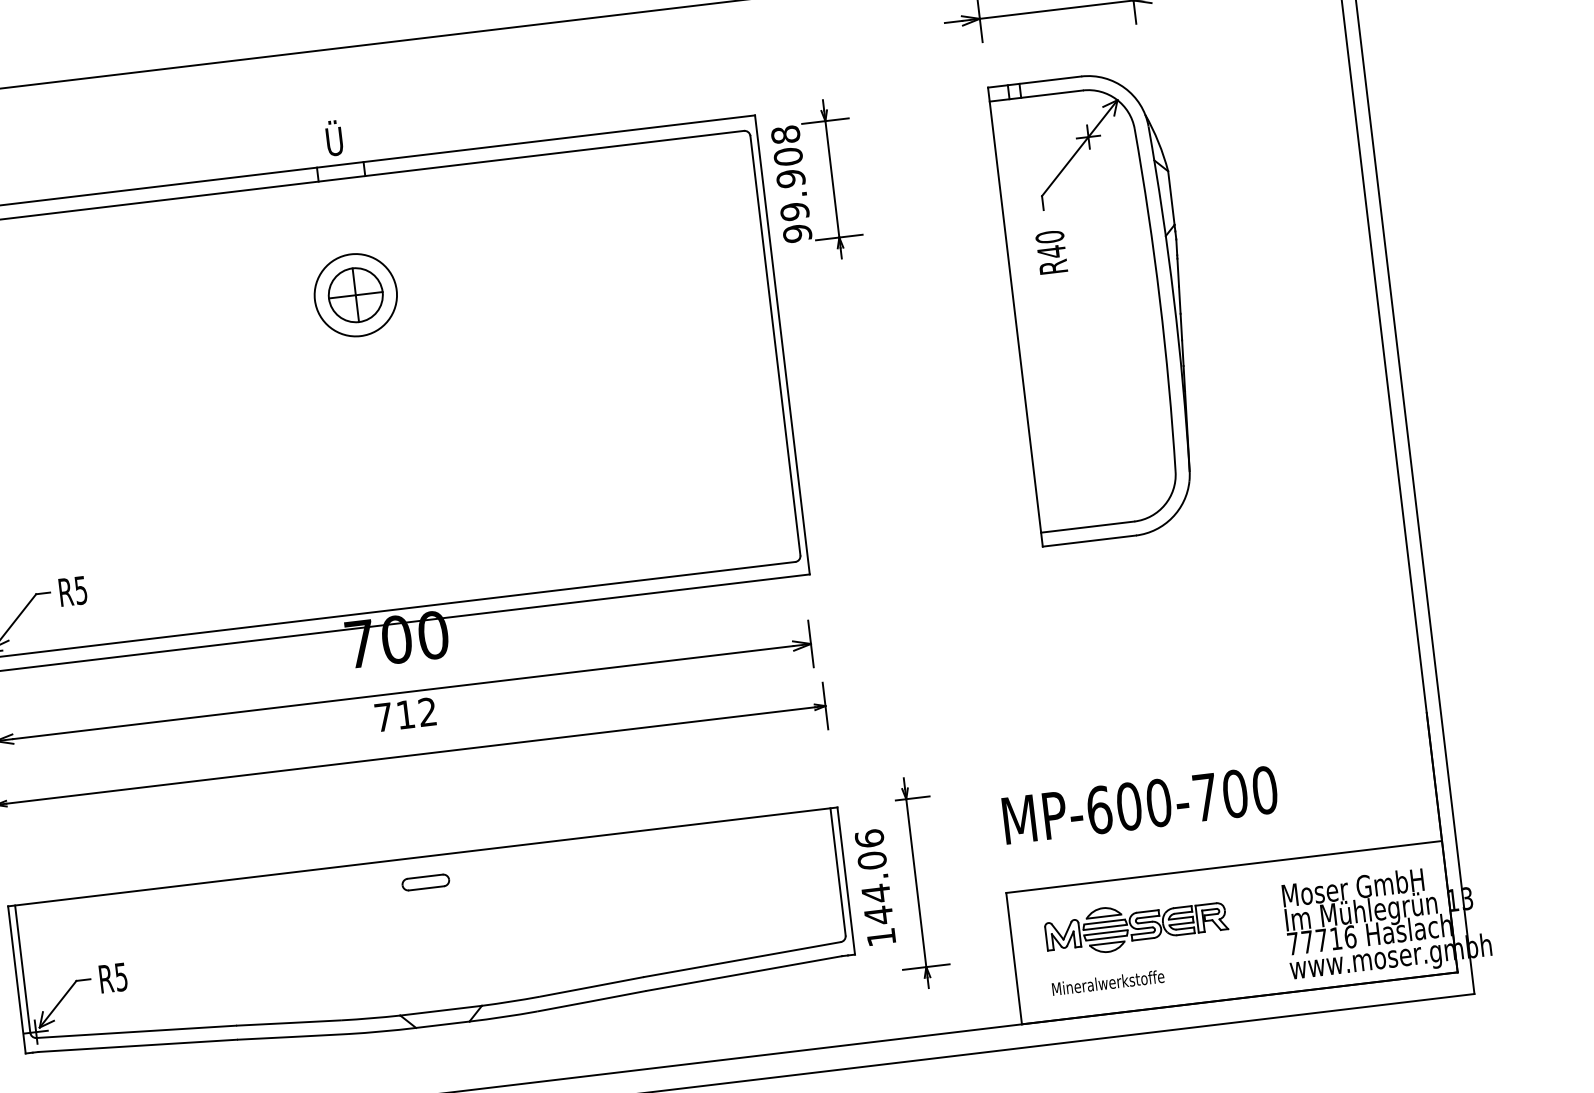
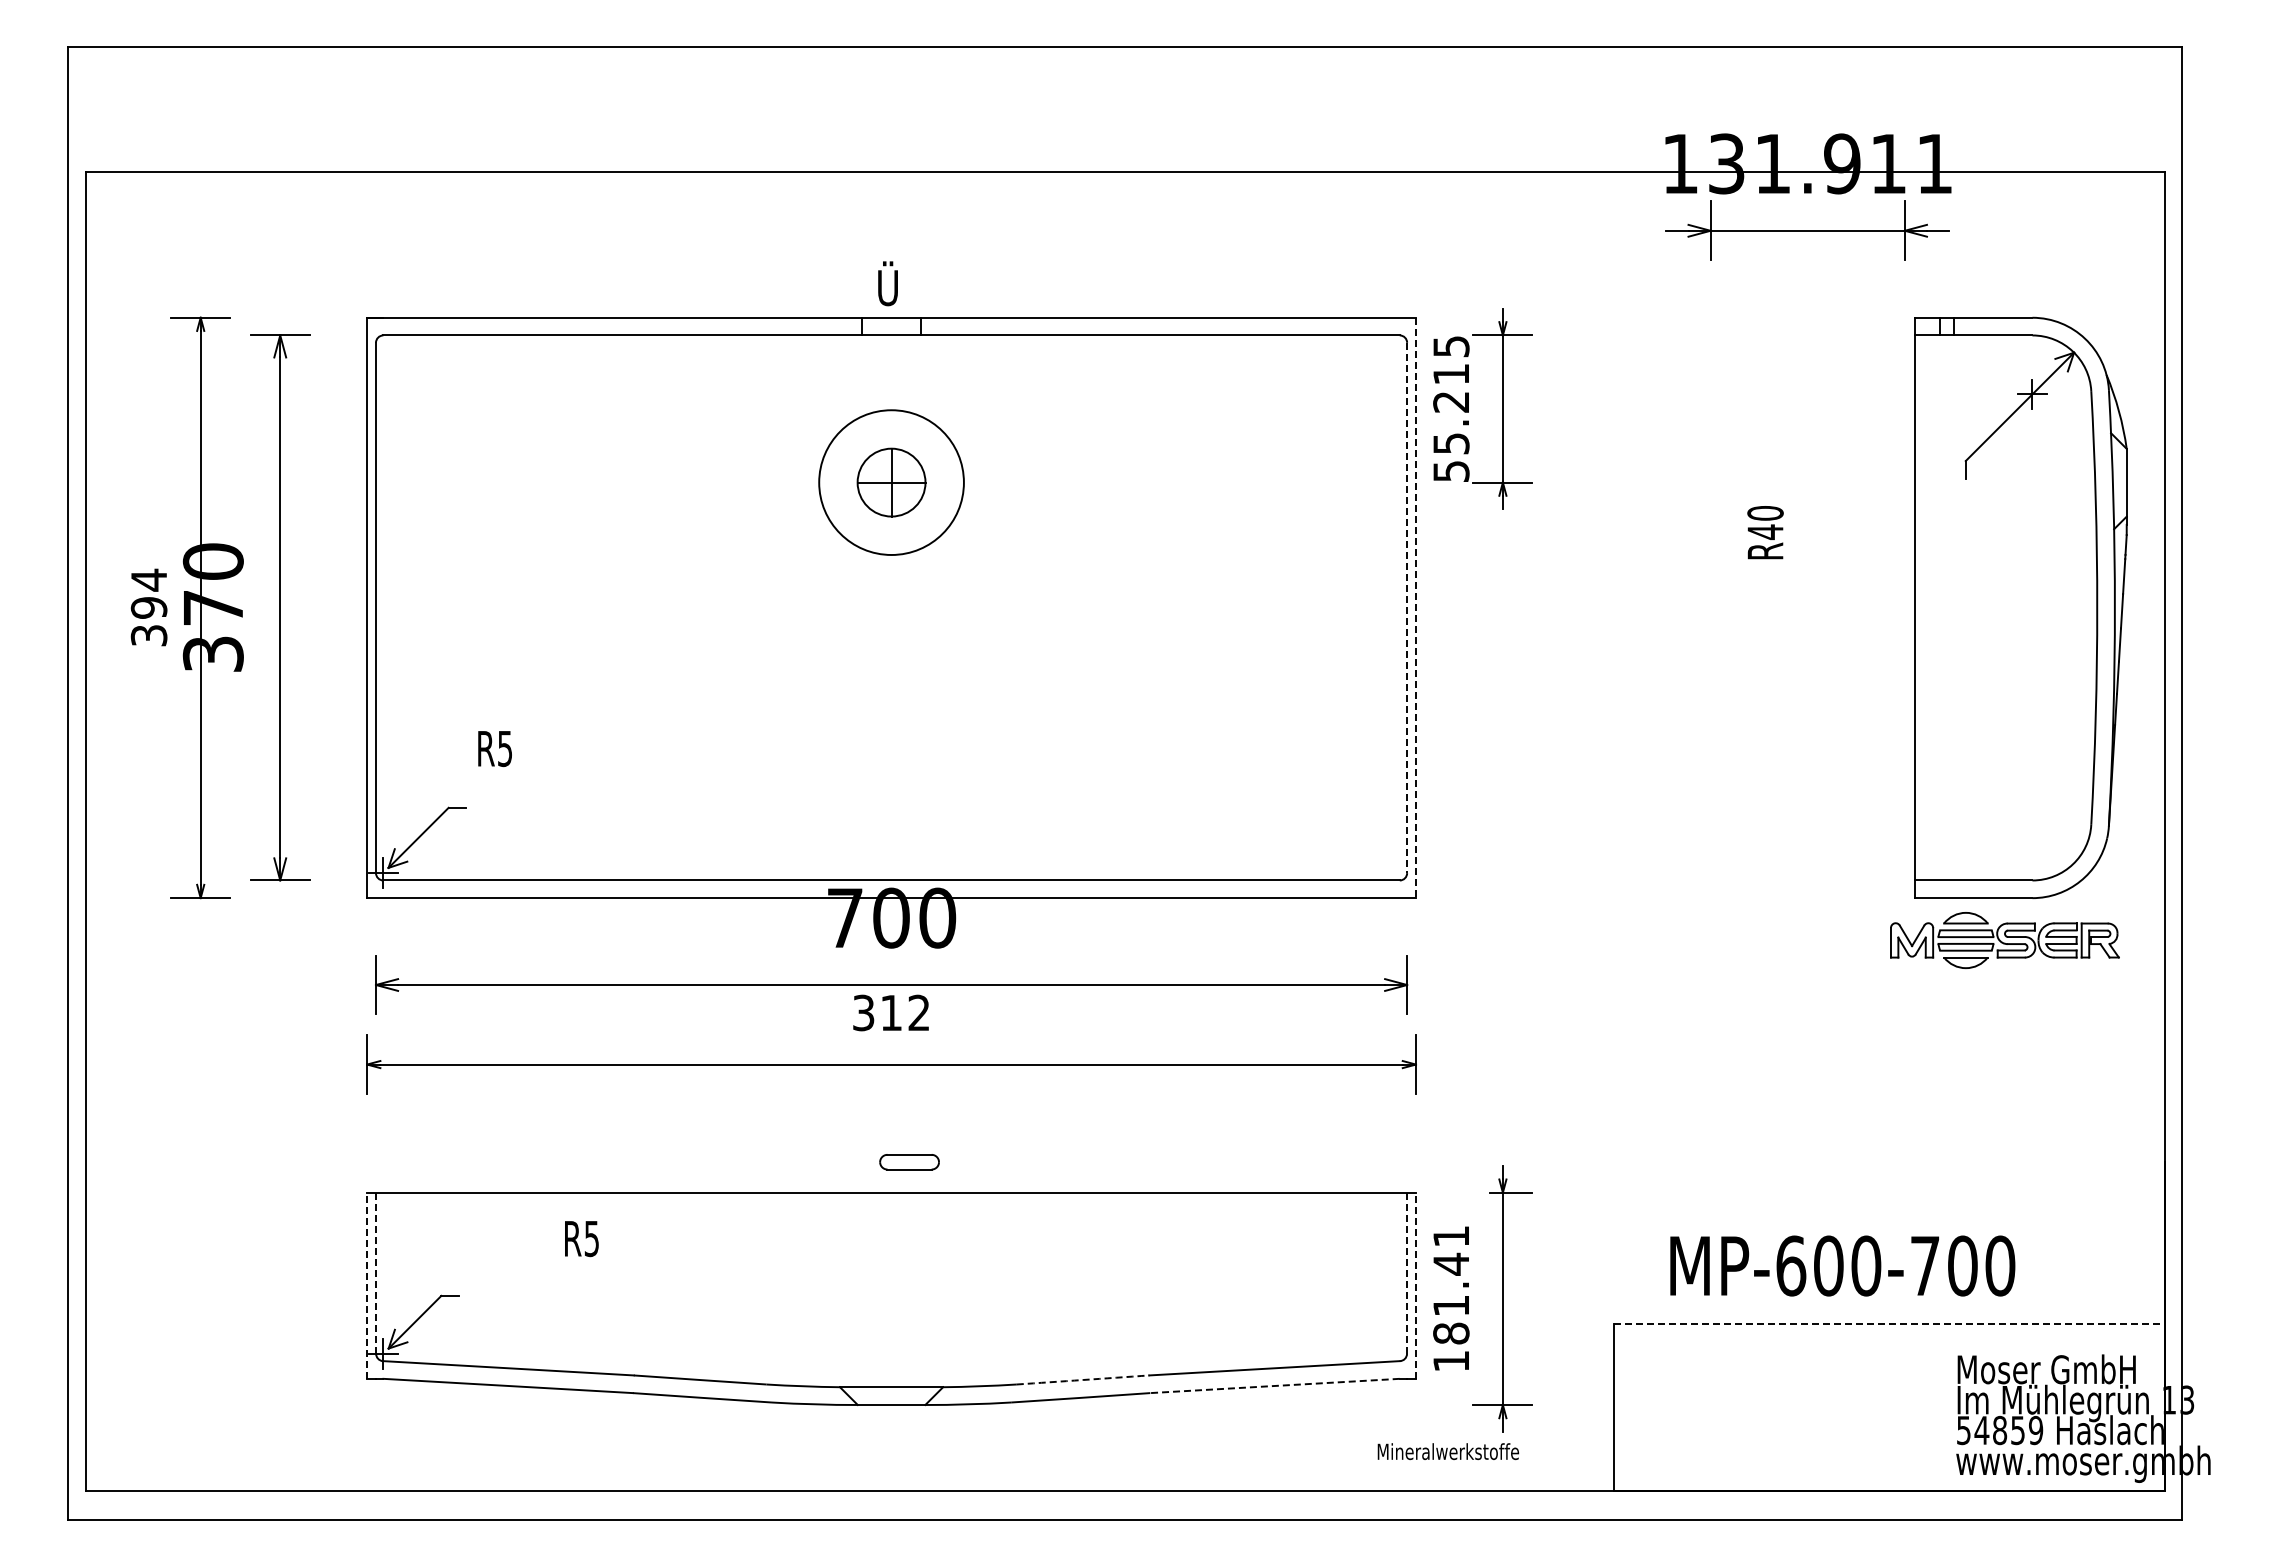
text: (791, 183) -> (1451, 408), 99.908 -> 55.215
circle: (355, 295) -> (891, 482), size x1.4
part: (1099, 306) -> (2020, 607), moved
line: (782, 345) -> (1415, 608), solid -> dashed
line: (775, 346) -> (1407, 608), solid -> dashed
text: (72, 592) -> (494, 749), moved
text: (383, 716) -> (863, 1012), 712 -> 312
text: (1140, 804) -> (1842, 1265), moved
line: (1224, 866) -> (1889, 1324), solid -> dashed
line: (838, 872) -> (1407, 1273), solid -> dashed
text: (874, 877) -> (1451, 1285), 144.06 -> 181.41
line: (845, 880) -> (1415, 1285), solid -> dashed
part: (425, 882) -> (909, 1162), moved
part: (1136, 926) -> (2004, 940), moved
text: (1322, 940) -> (2000, 1430), 77716 -> 54859
line: (23, 969) -> (376, 1273), solid -> dashed
line: (744, 973) -> (1275, 1385), solid -> dashed
text: (113, 978) -> (581, 1239), moved
line: (17, 979) -> (367, 1285), solid -> dashed
text: (1108, 982) -> (1448, 1451), moved
arc: (592, 987) -> (1083, 1380), solid -> dashed

